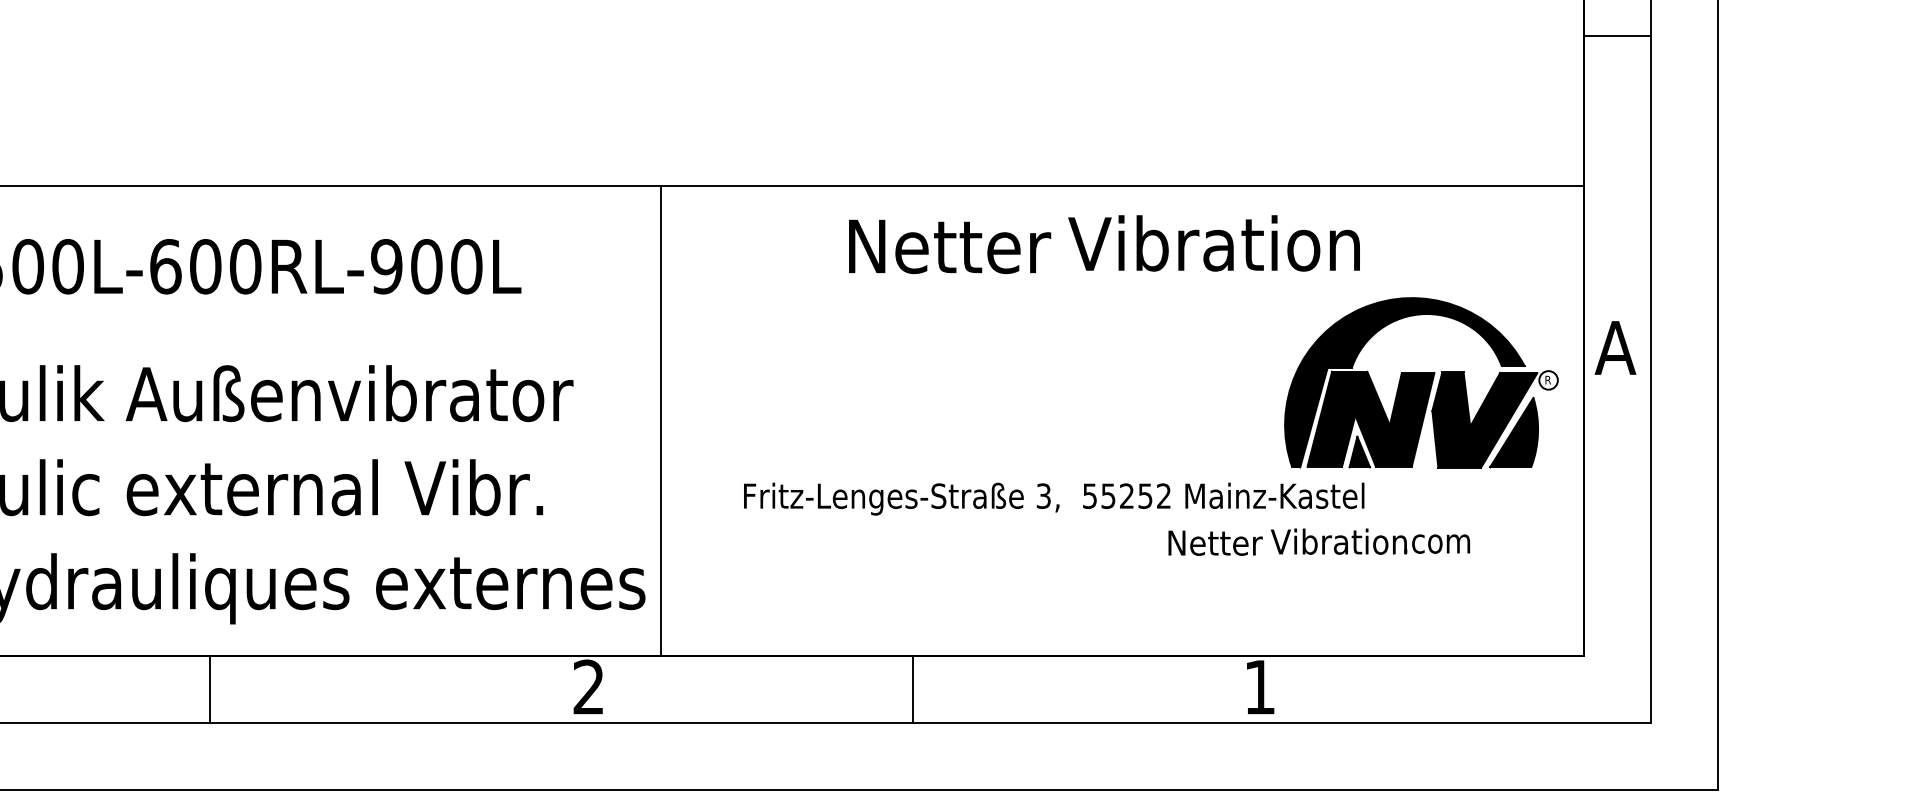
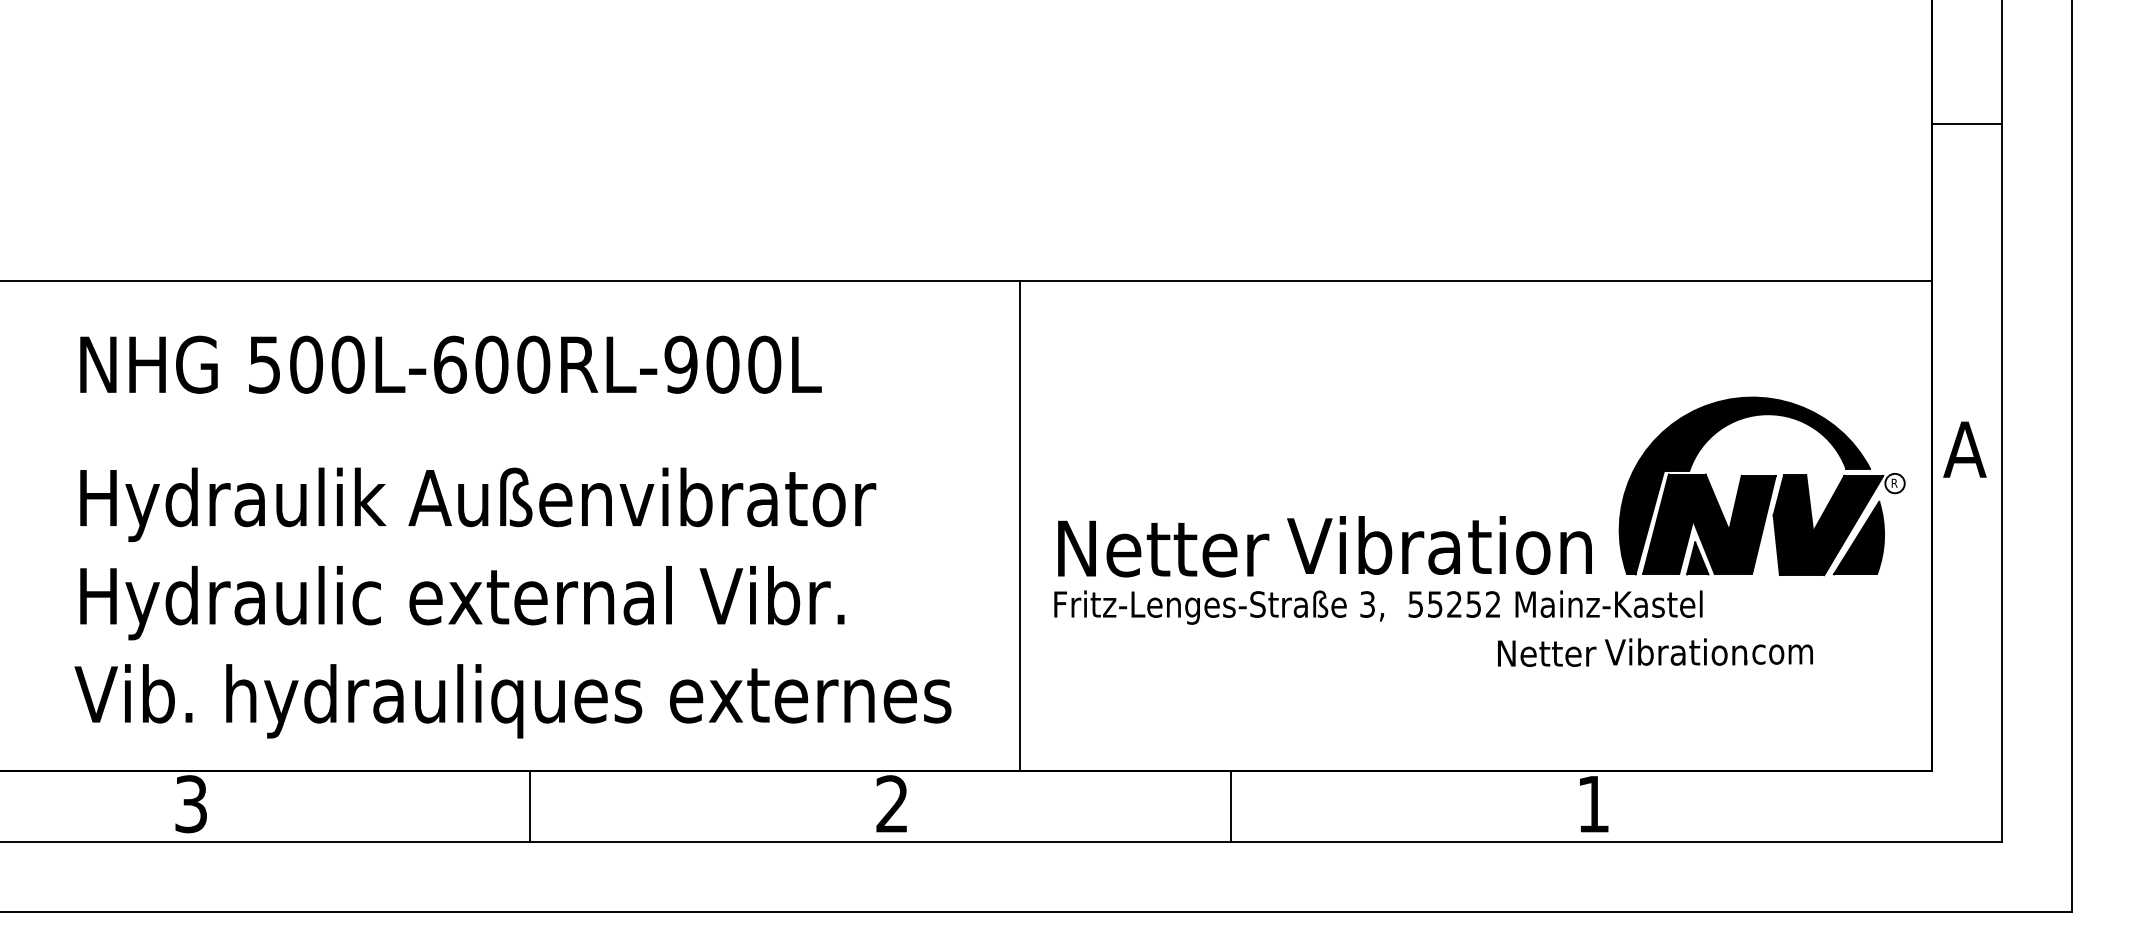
text: (1103, 244) -> (1324, 546), moved
line: (660, 420) -> (1020, 525), moved
line: (210, 689) -> (529, 806), moved

